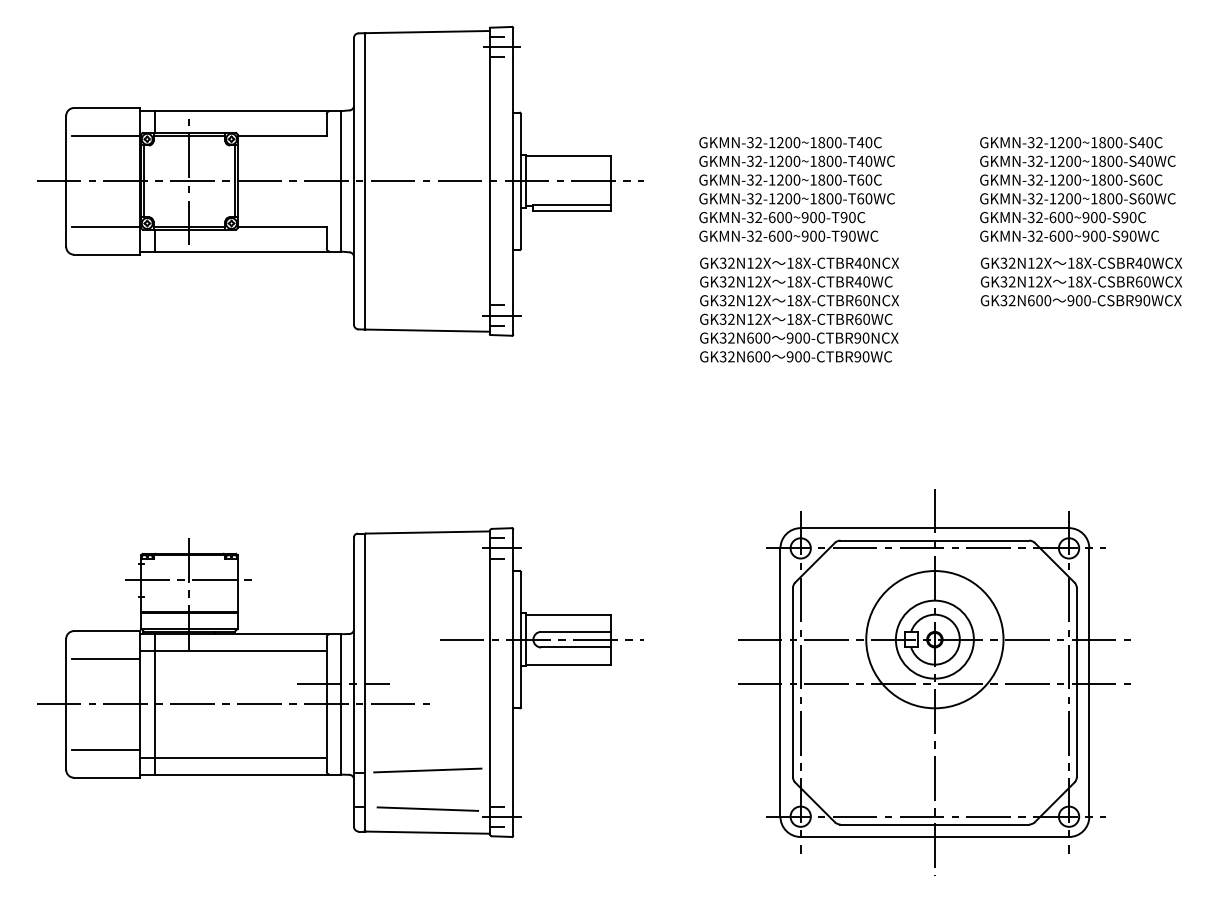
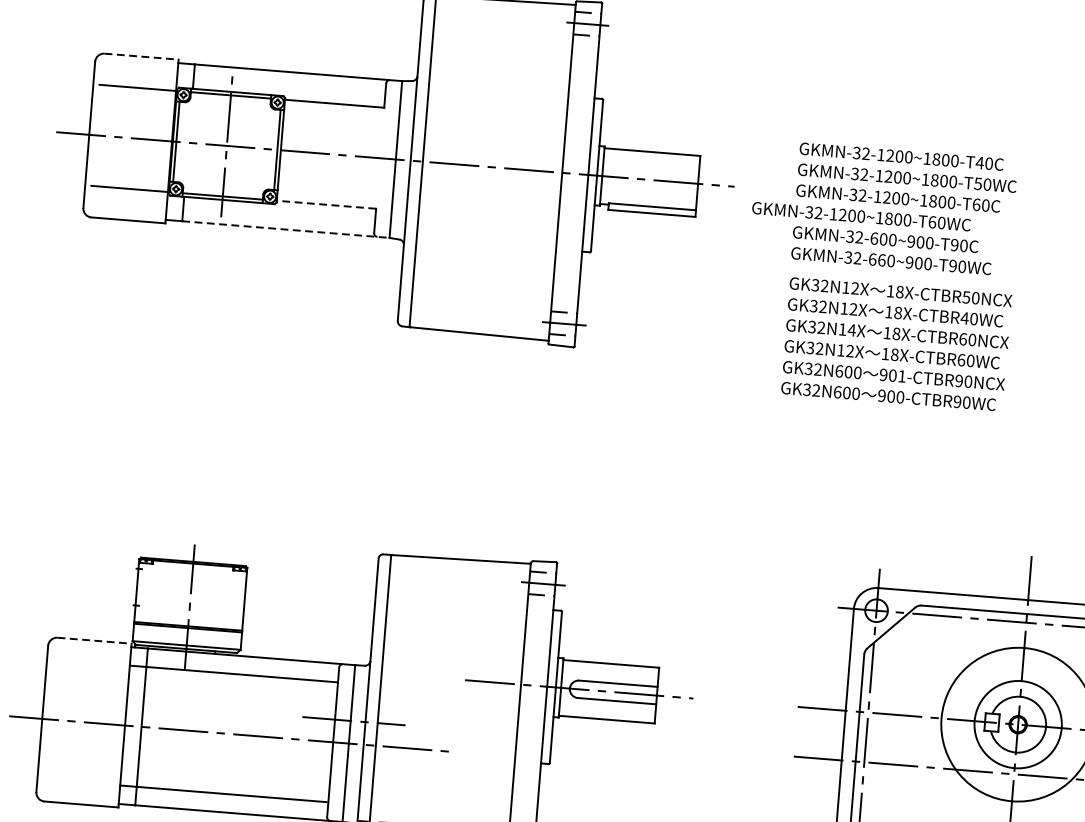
line: (107, 108) -> (141, 57), solid -> dashed
text: (860, 161) -> (978, 184), GKMN-32-1200~1800-T40WC -> GKMN-32-1200~1800-T50WC
text: (796, 198) -> (860, 216), moved
line: (281, 226) -> (325, 204), solid -> dashed
text: (780, 235) -> (882, 259), GKMN-32-600~900-T90WC -> GKMN-32-660~900-T90WC
line: (247, 251) -> (285, 229), solid -> dashed
text: (857, 262) -> (965, 296), 18X-CTBR40NCX -> 18X-CTBR50NCX
text: (758, 300) -> (851, 330), GK32N12X -> GK32N14X
text: (806, 337) -> (901, 375), 900-CTBR90NCX -> 901-CTBR90NCX
line: (189, 580) -> (191, 591), removed
line: (107, 631) -> (94, 641), solid -> dashed
line: (105, 659) -> (90, 672), removed
line: (105, 749) -> (82, 772), removed

